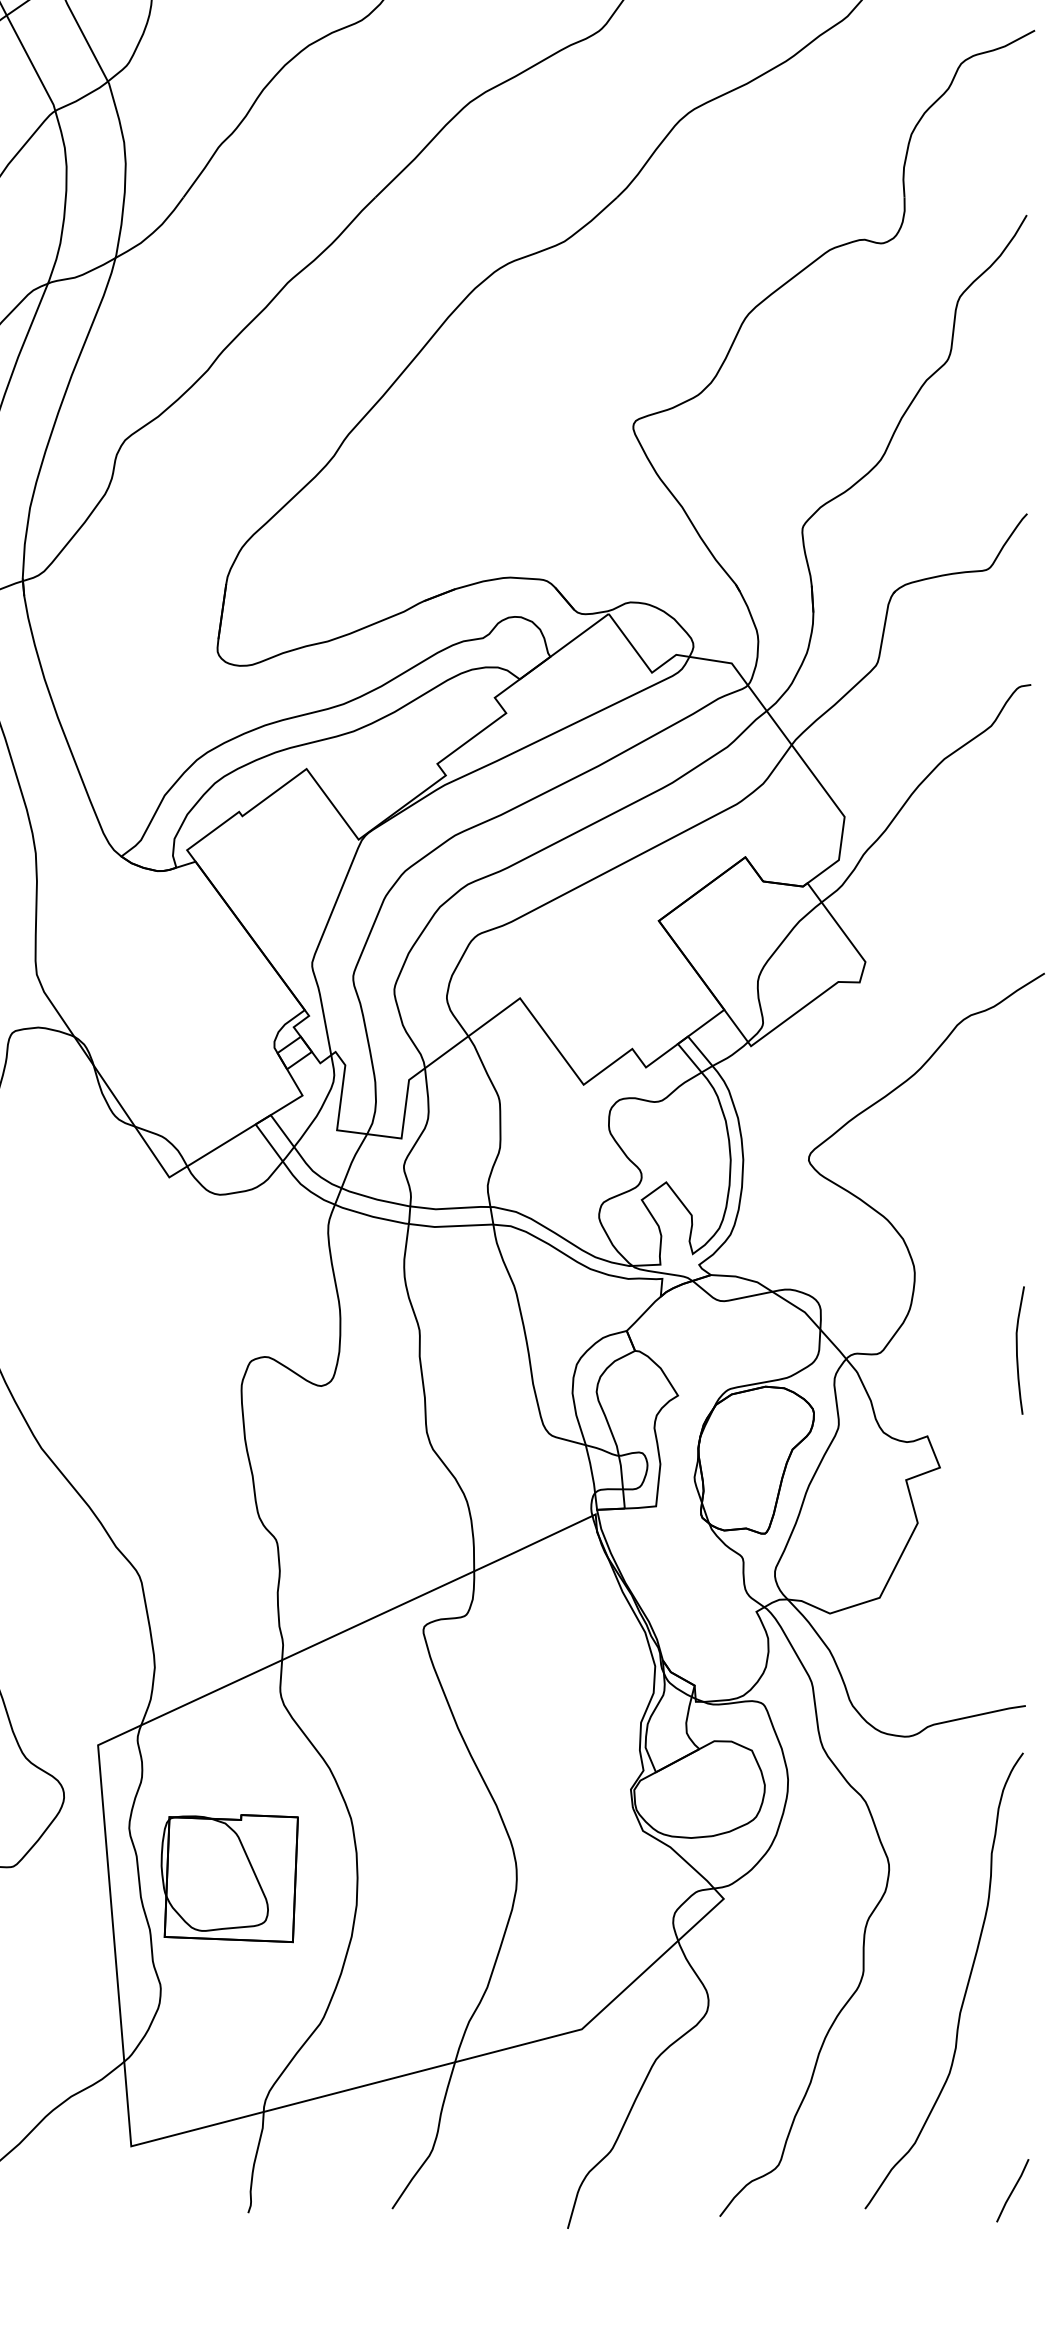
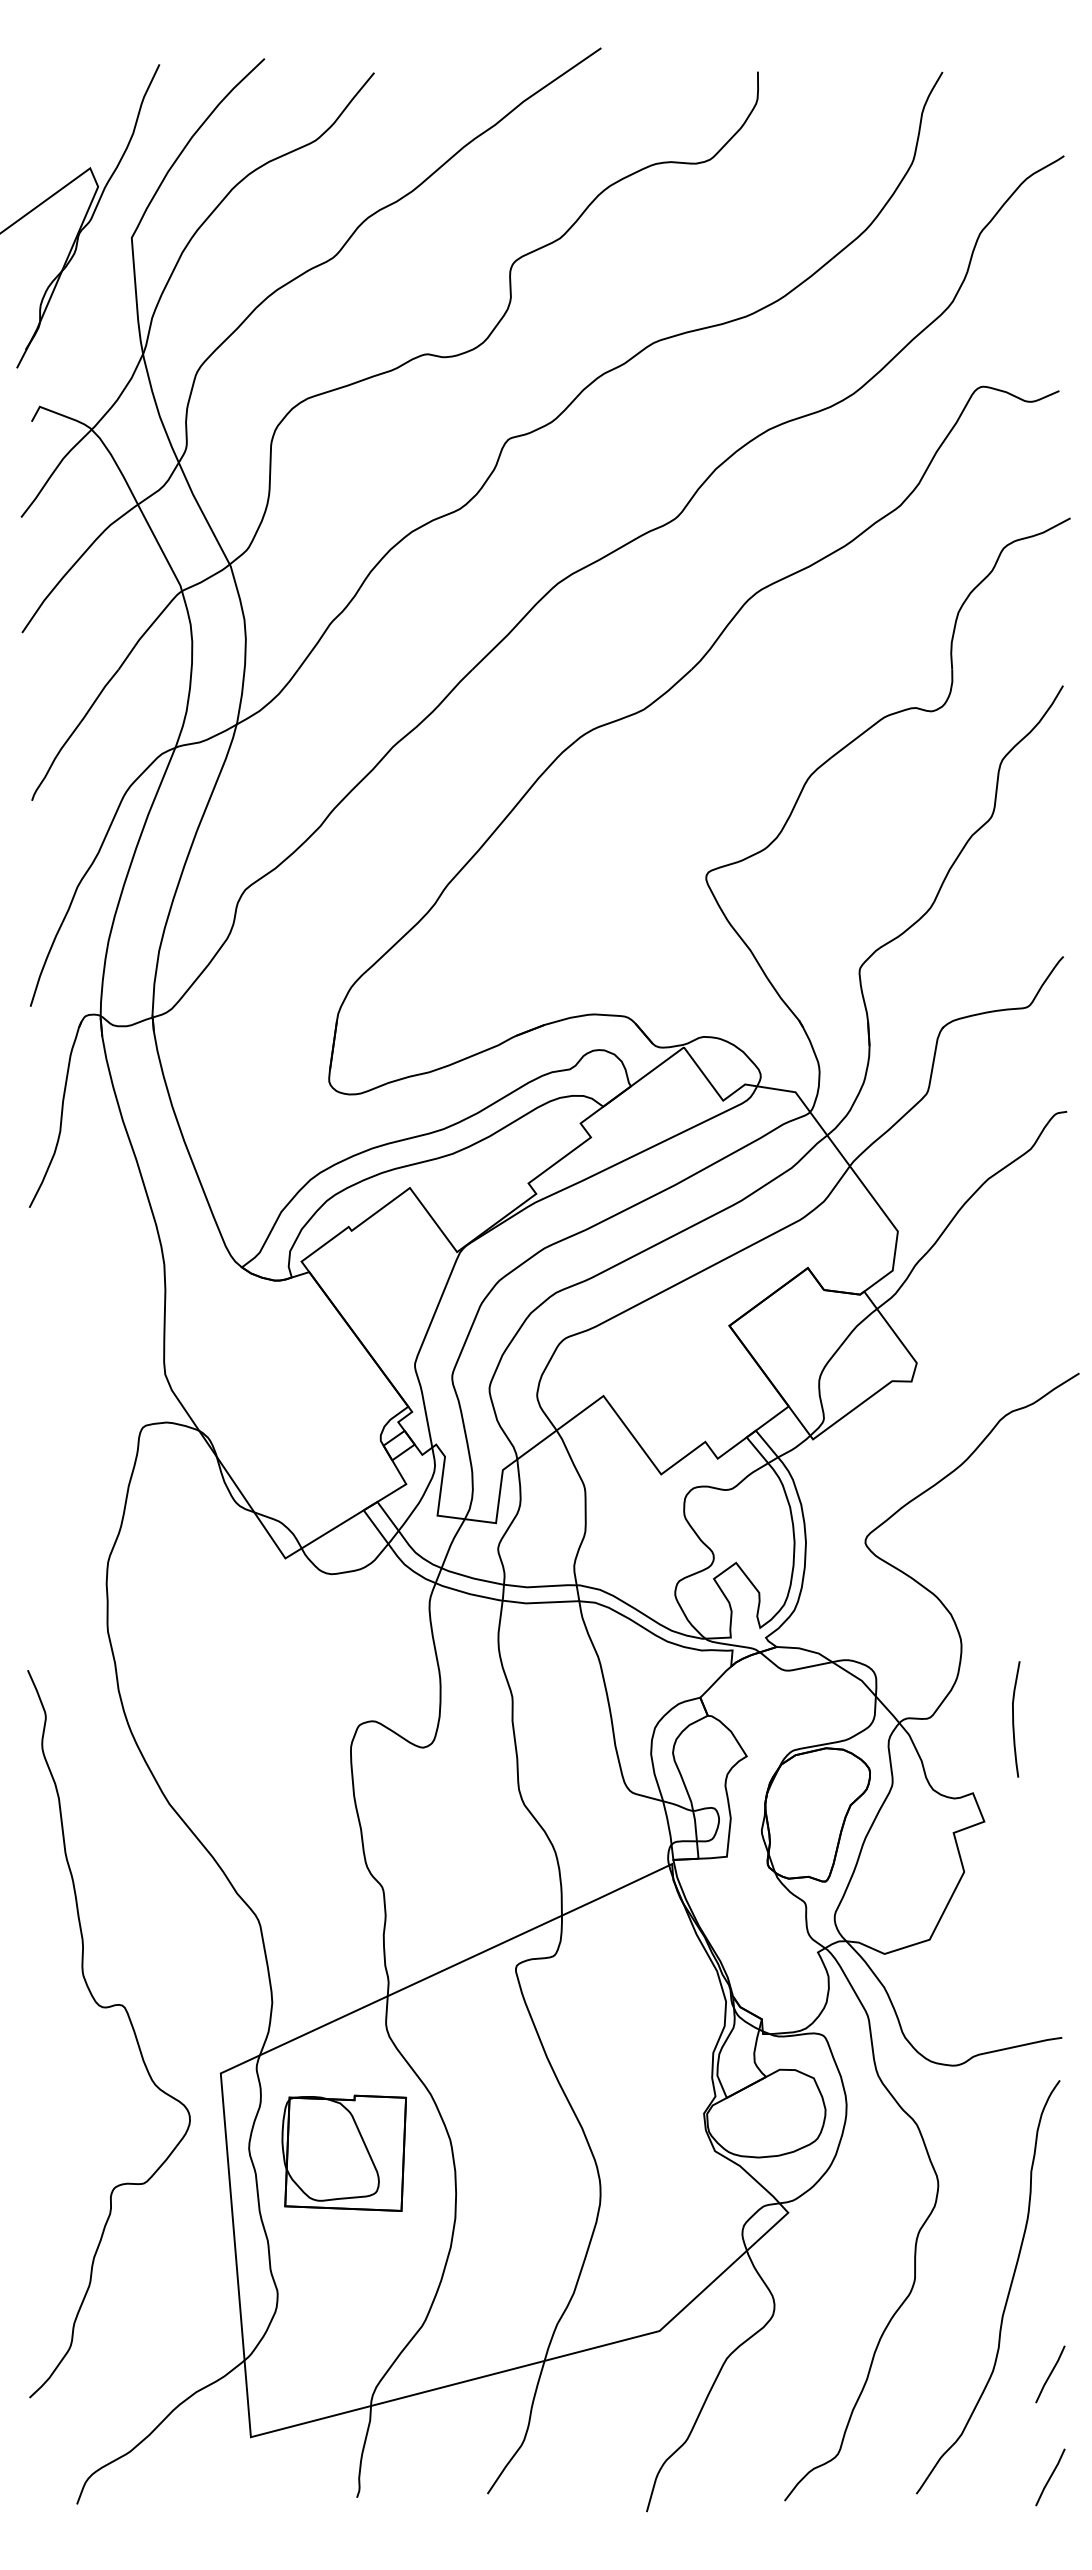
curve: (1018, 1351) -> (1014, 1720), moved
part: (228, 1877) -> (343, 2152), moved
line: (1012, 2077) -> (1050, 2374), added

